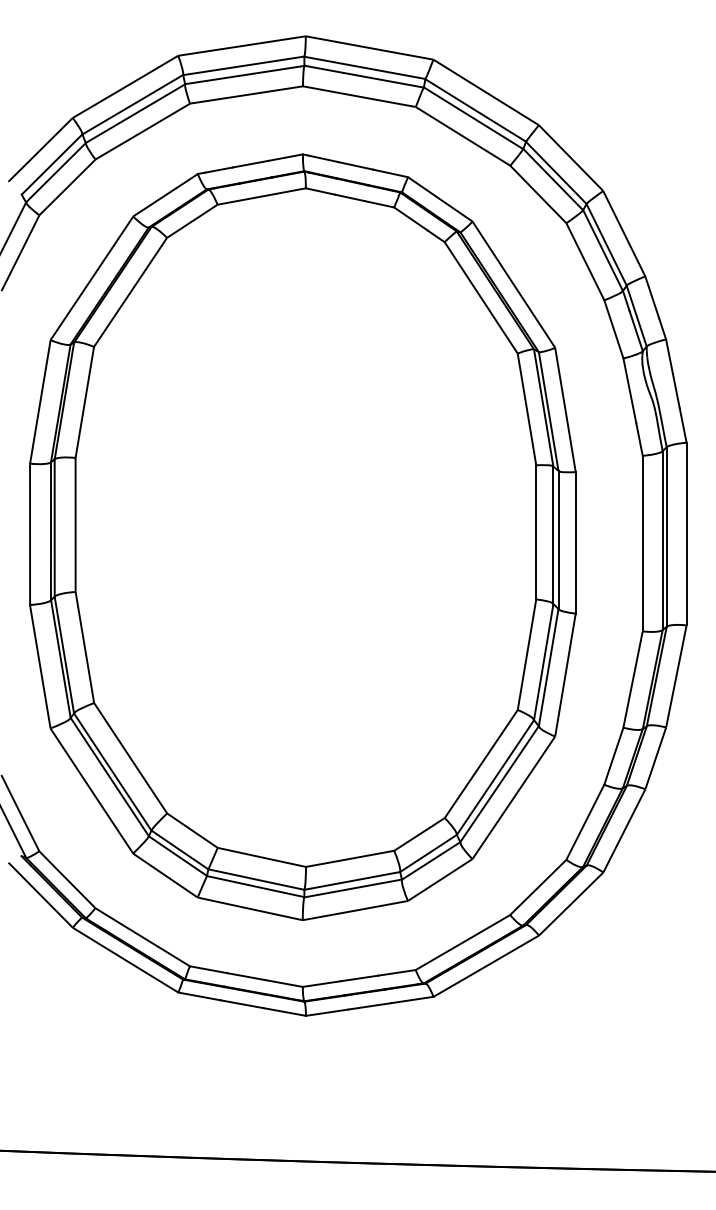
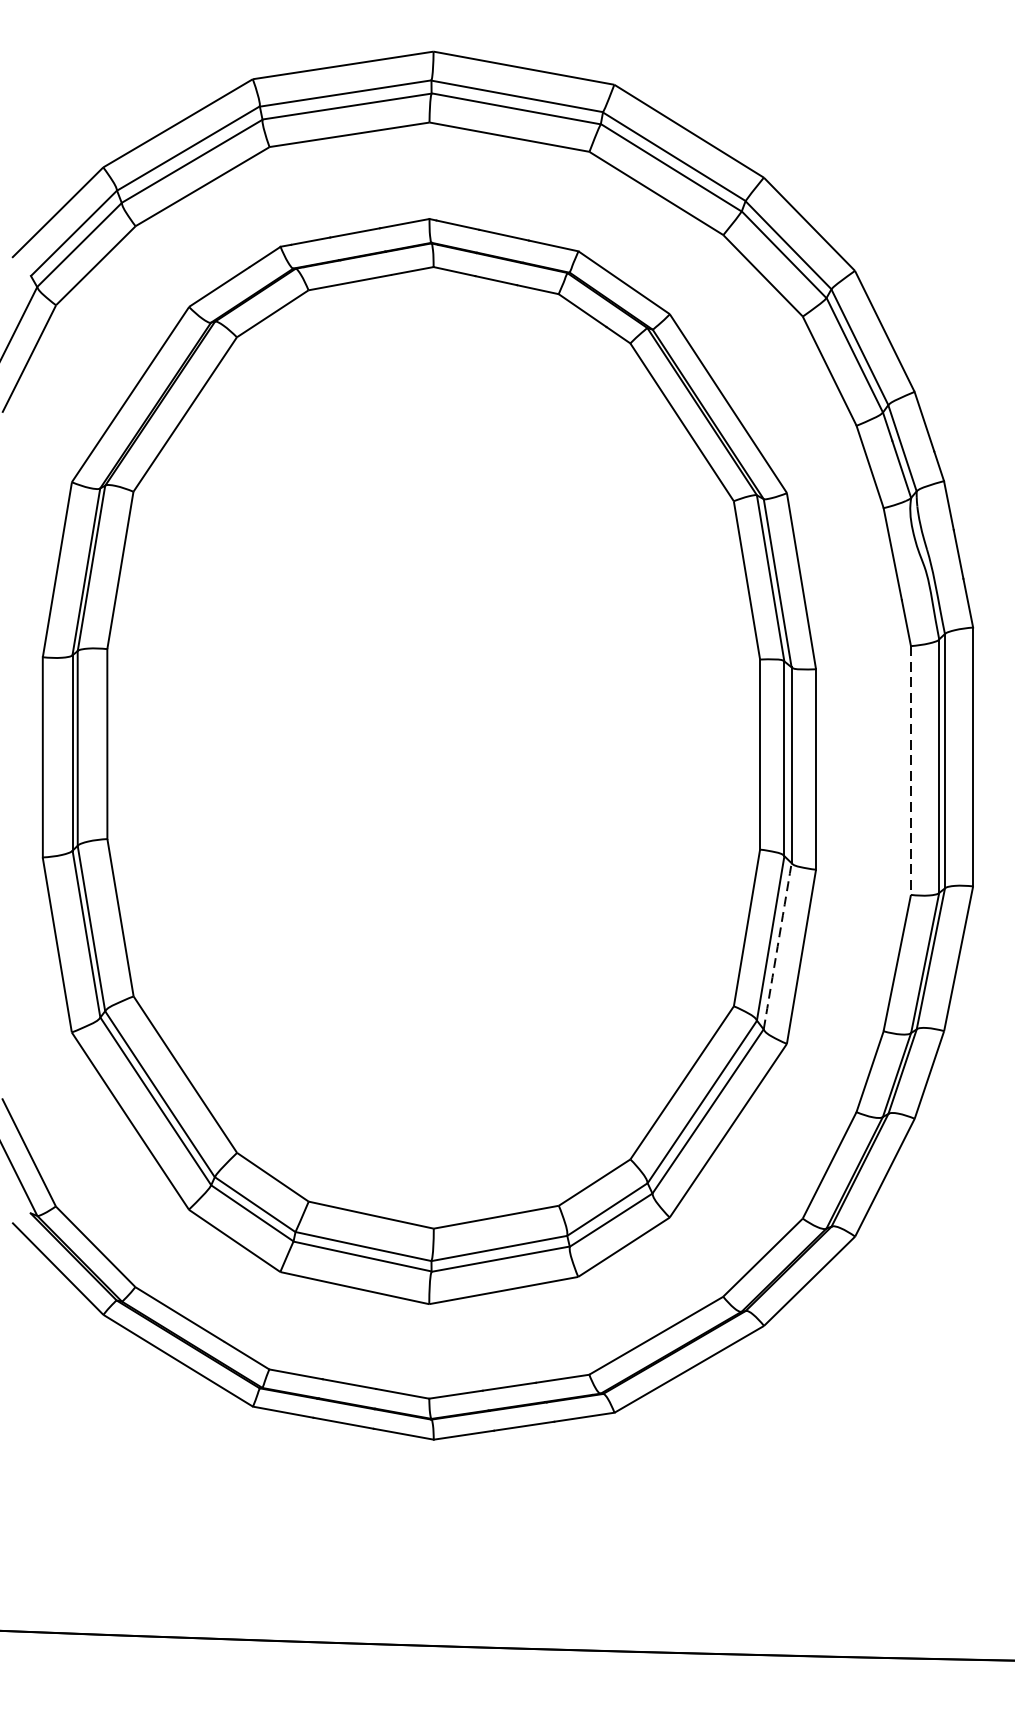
line: (642, 543) -> (910, 770), solid -> dashed
arc: (548, 667) -> (777, 946), solid -> dashed

